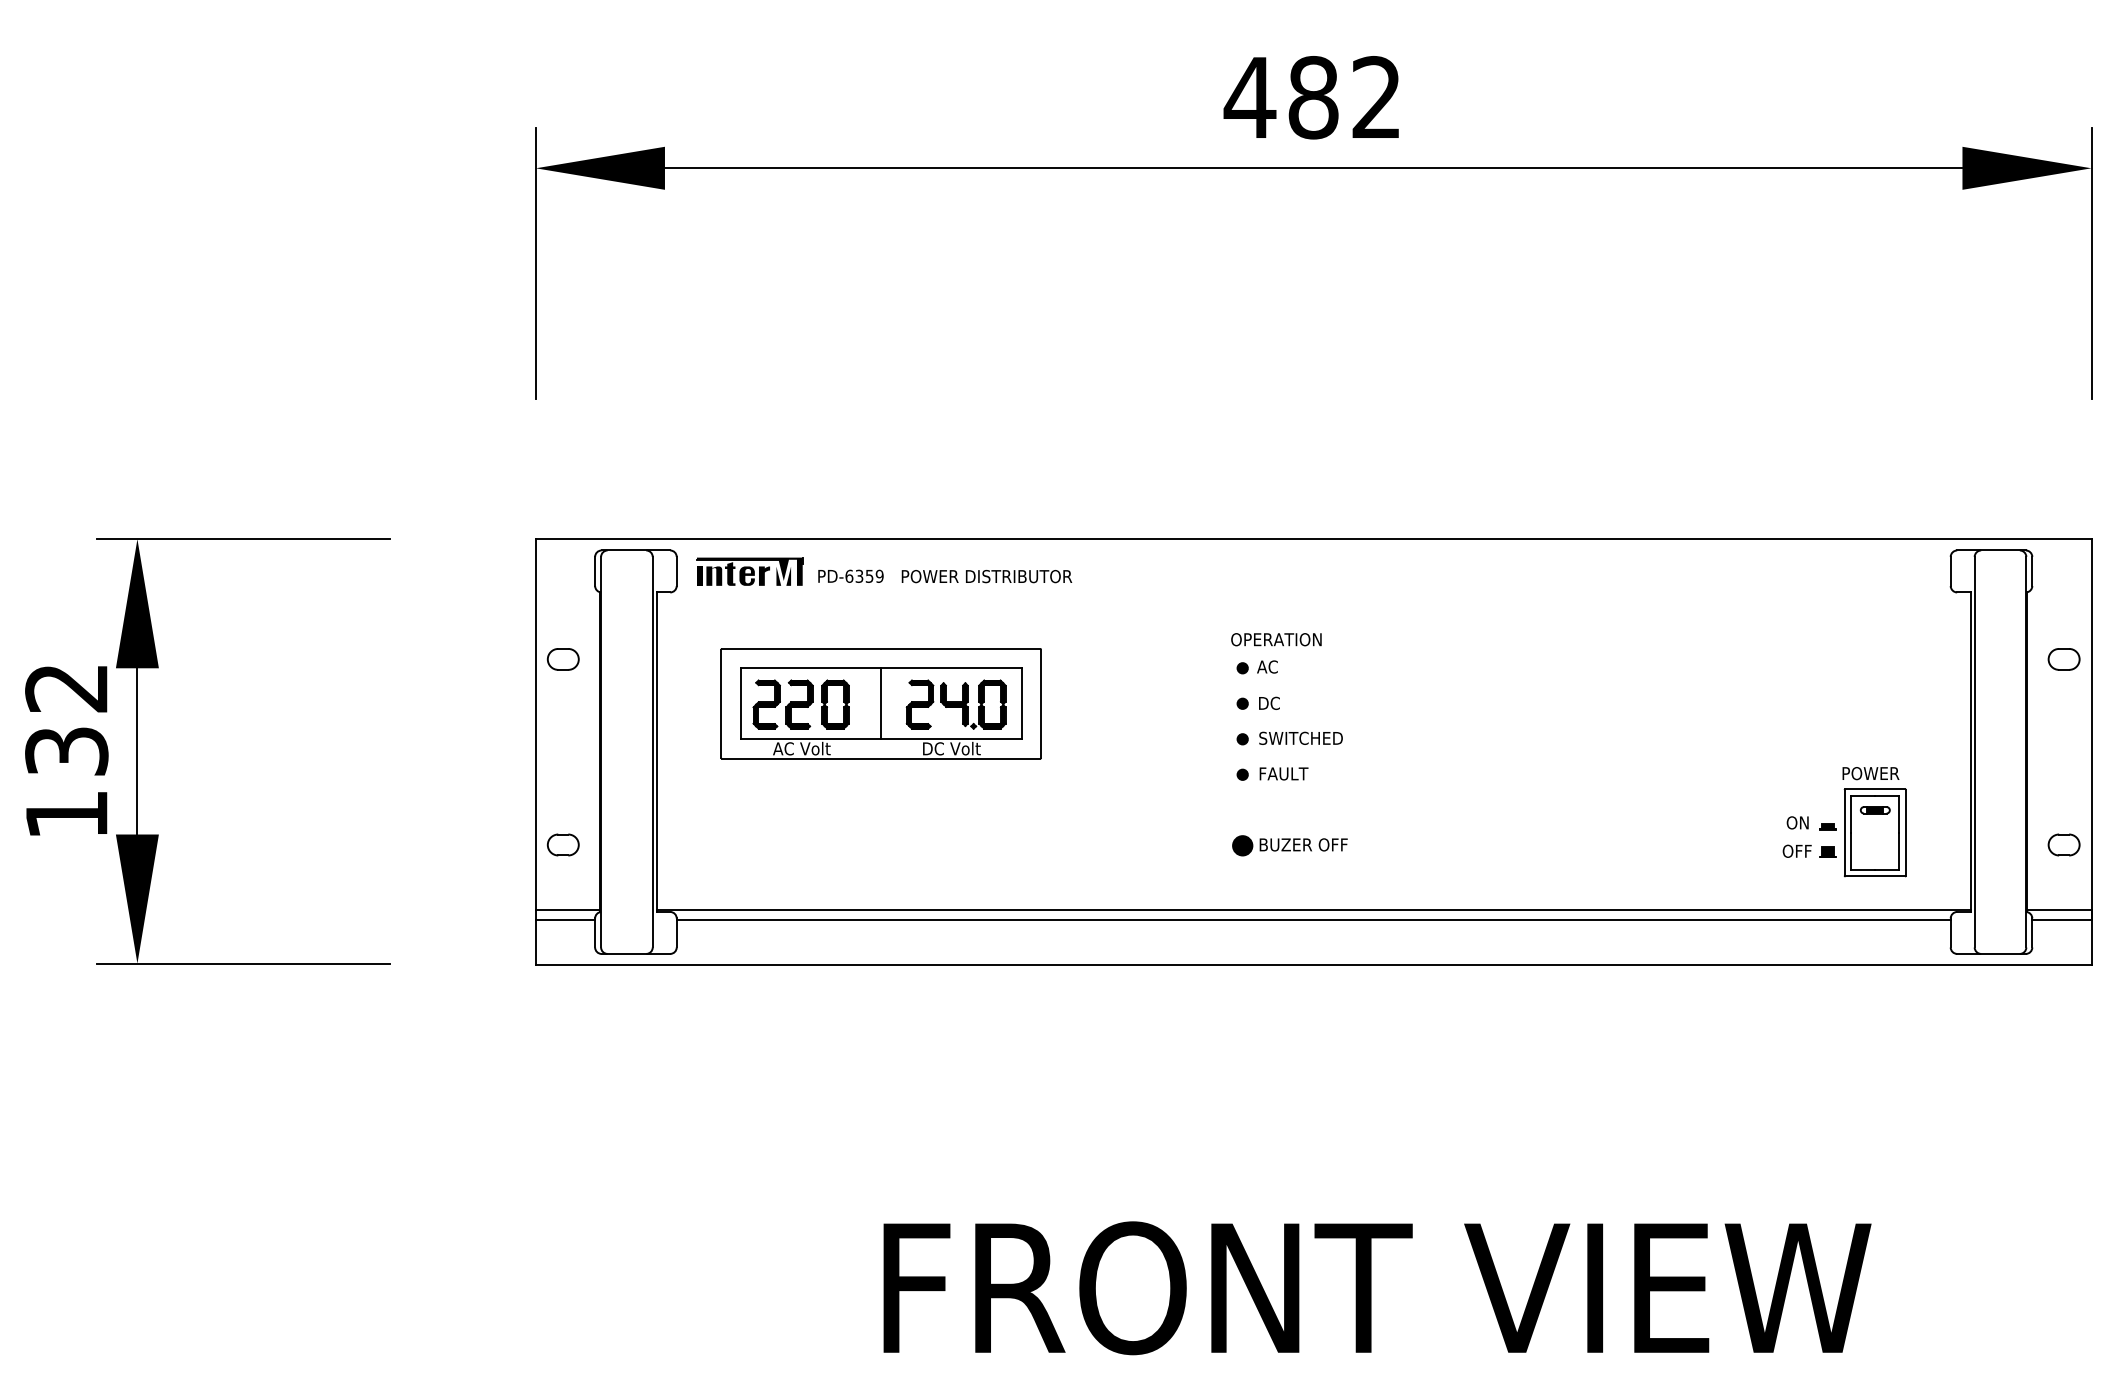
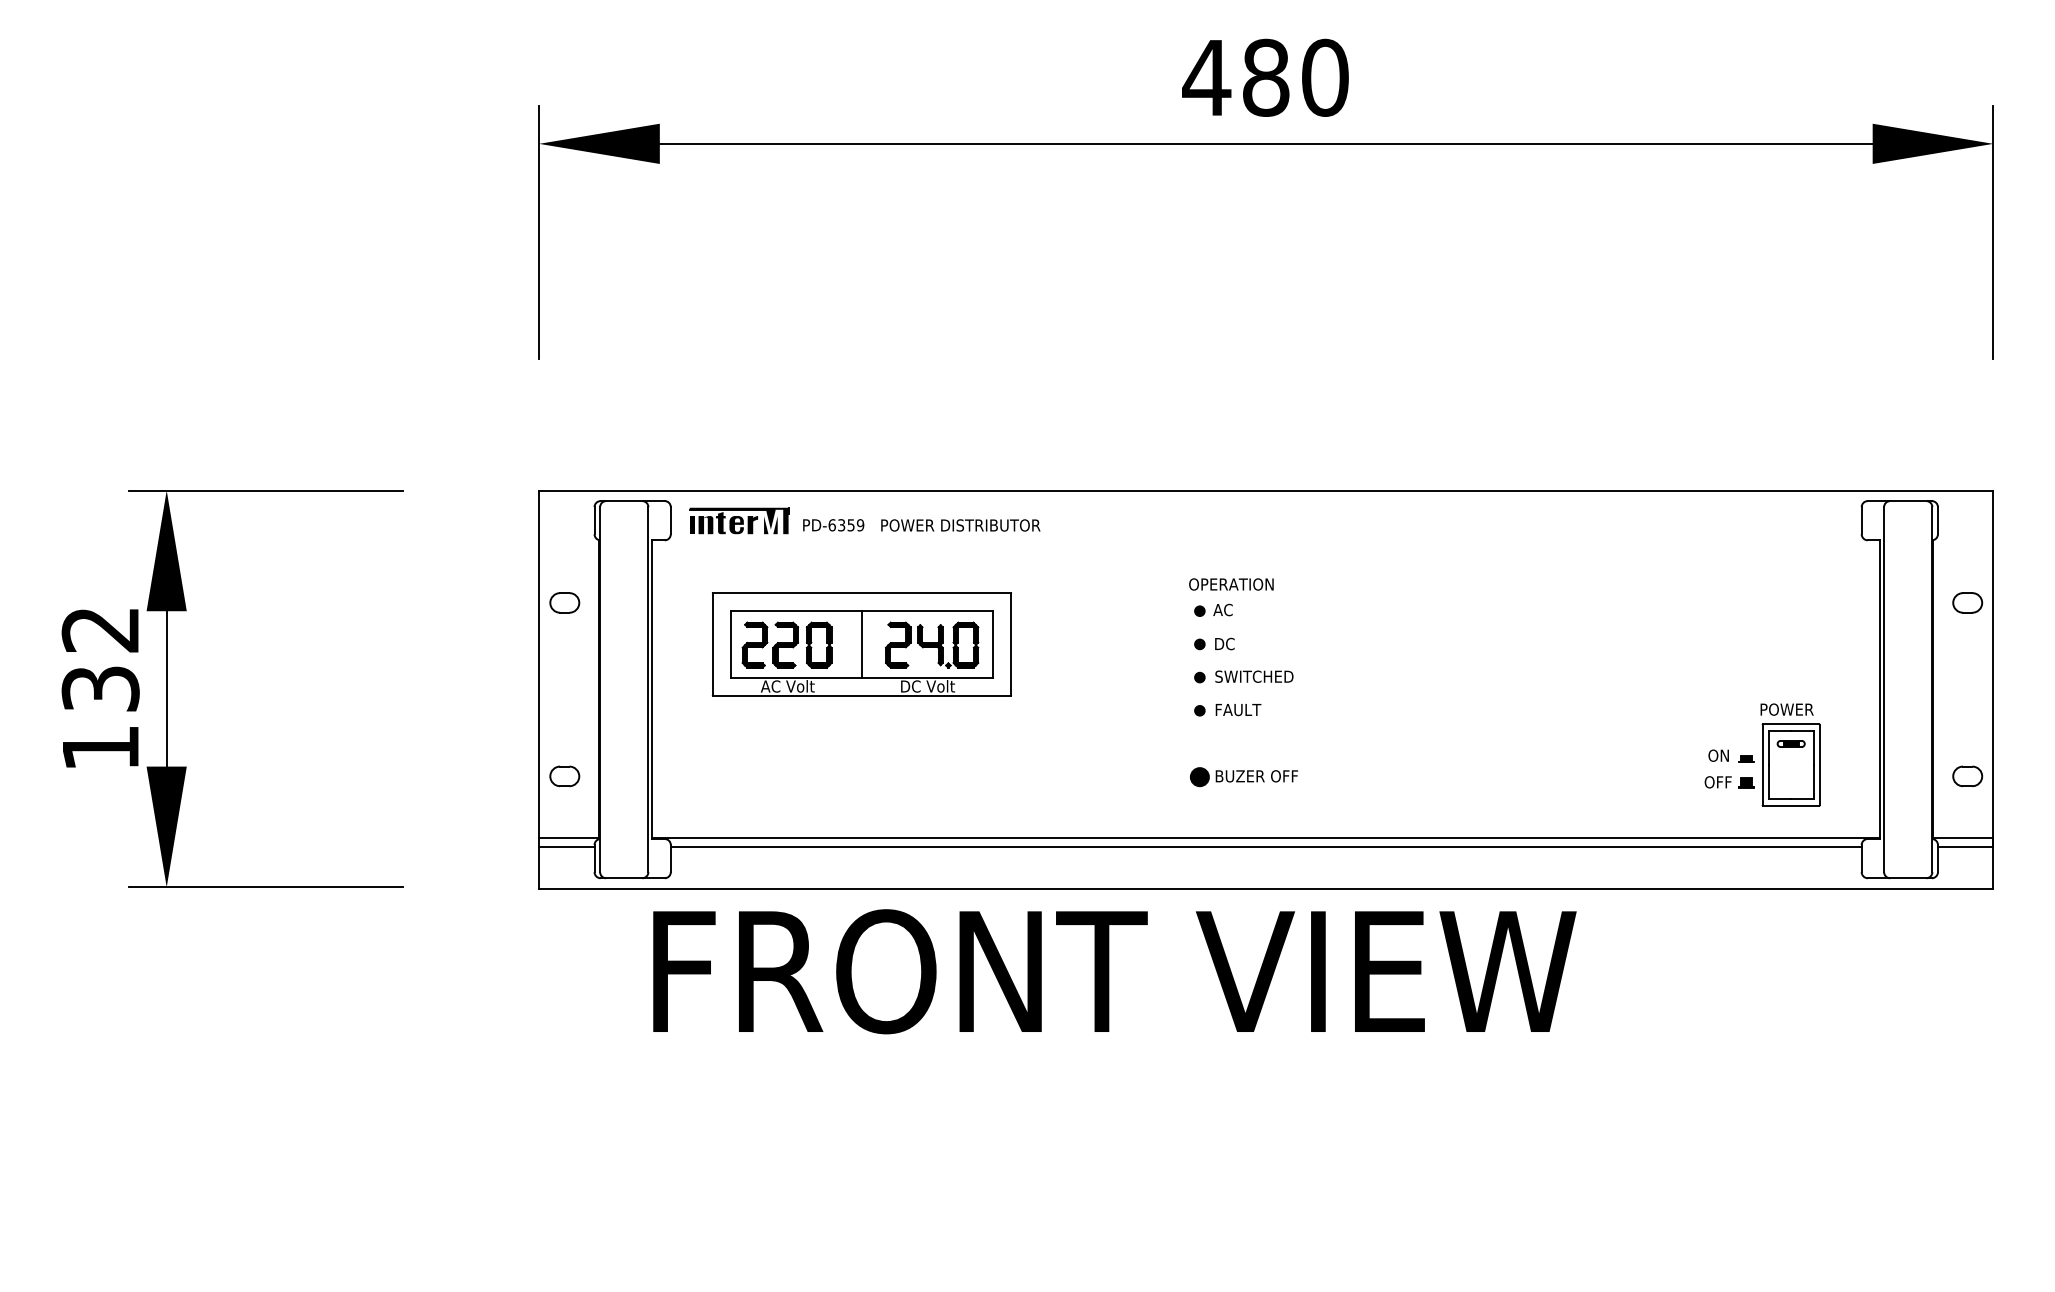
text: (1377, 97) -> (1325, 77), 482 -> 480
text: (1377, 1288) -> (1114, 971), moved

